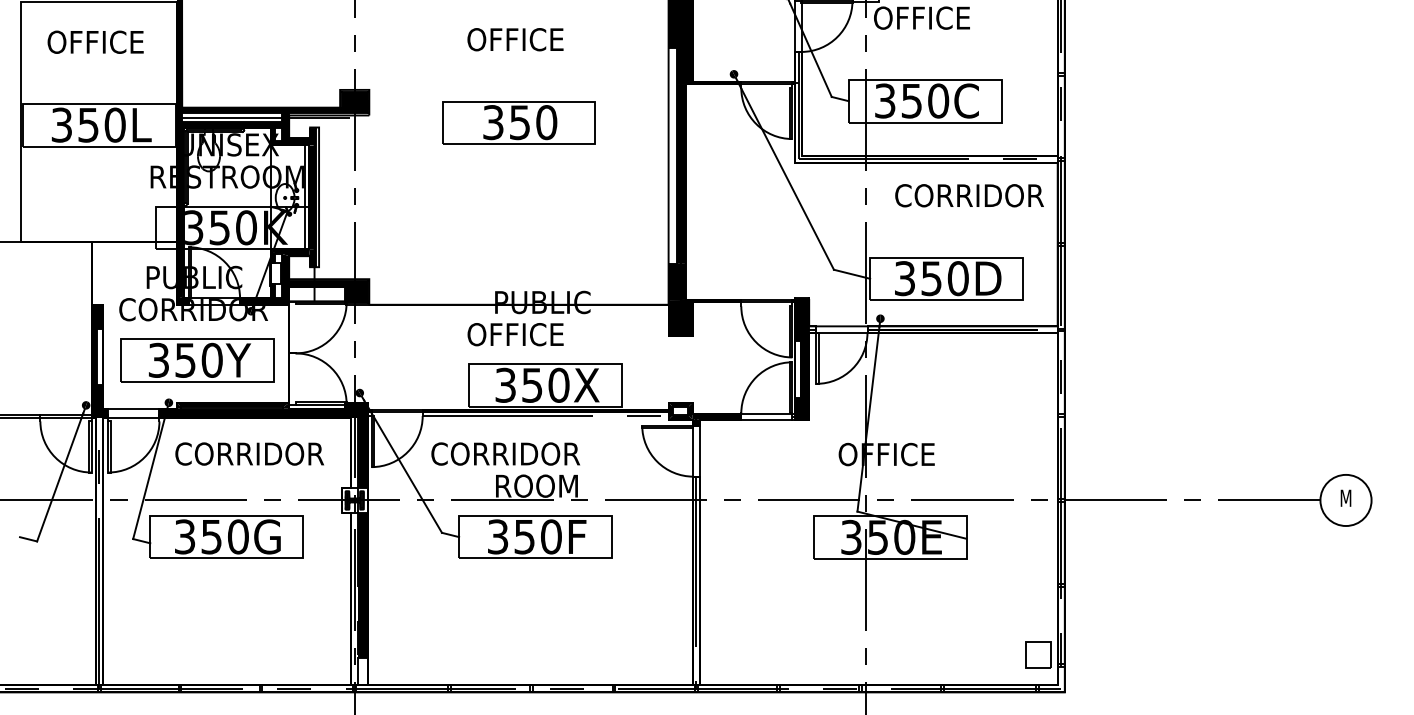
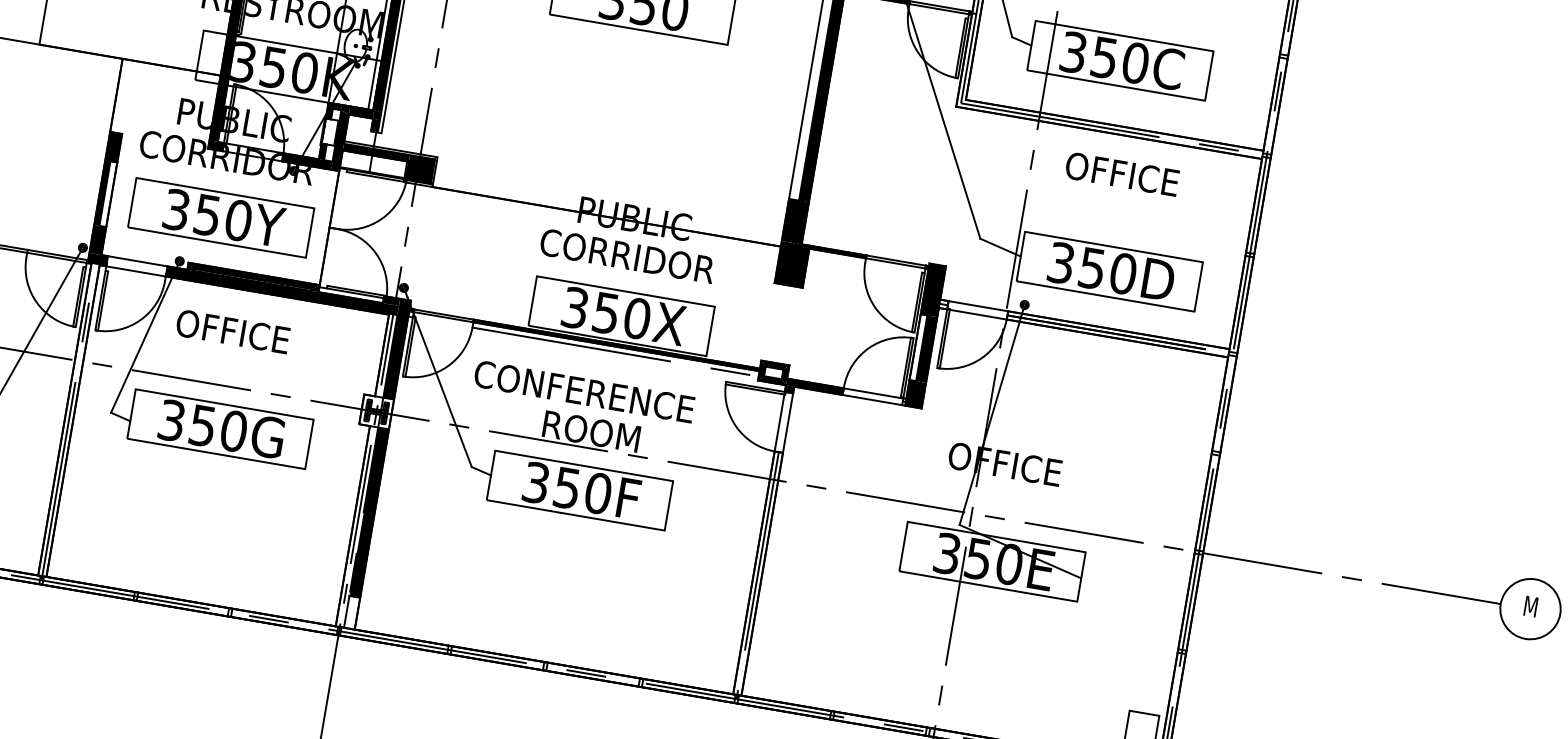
text: (972, 195) -> (1156, 179), CORRIDOR -> OFFICE
text: (544, 334) -> (630, 256), OFFICE -> CORRIDOR
text: (253, 453) -> (268, 337), CORRIDOR -> OFFICE
text: (547, 453) -> (610, 395), CORRIDOR -> CONFERENCE

